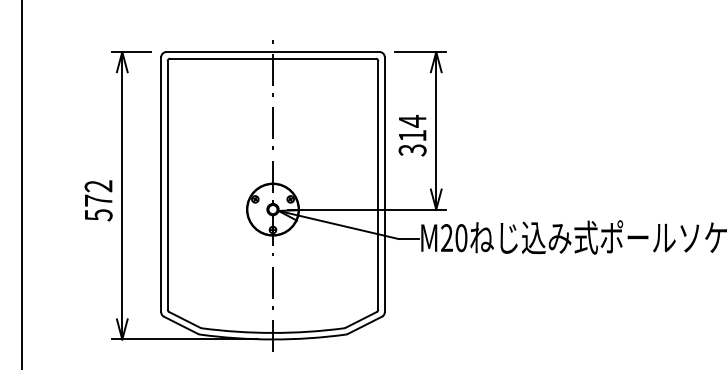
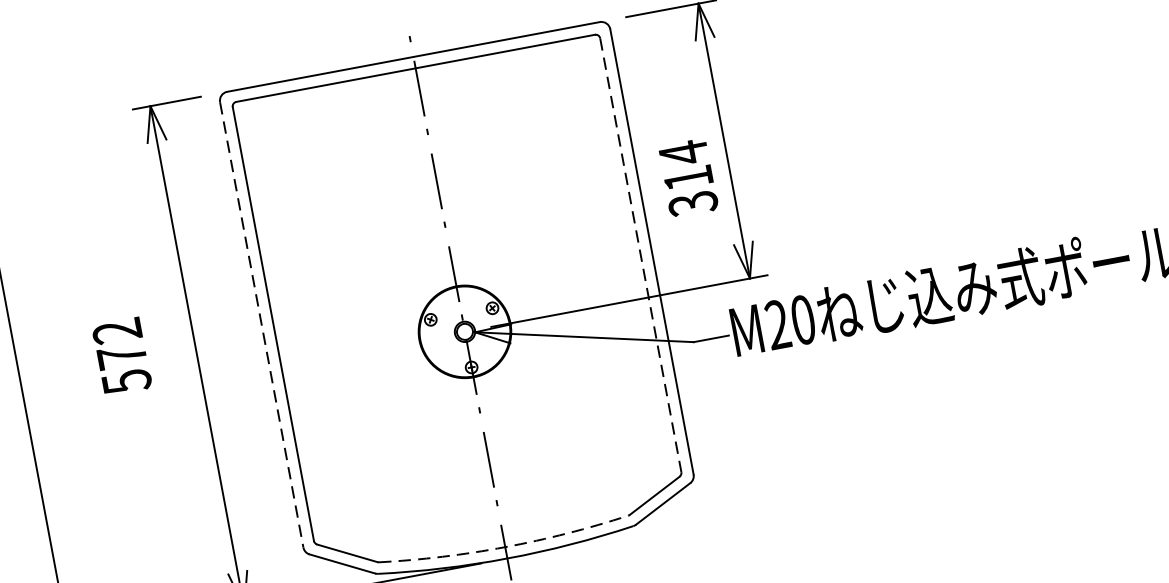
text: (412, 135) -> (688, 177), moved
line: (161, 184) -> (262, 324), solid -> dashed
line: (378, 185) -> (641, 255), solid -> dashed
text: (98, 200) -> (121, 356), moved
arc: (273, 332) -> (505, 546), solid -> dashed

